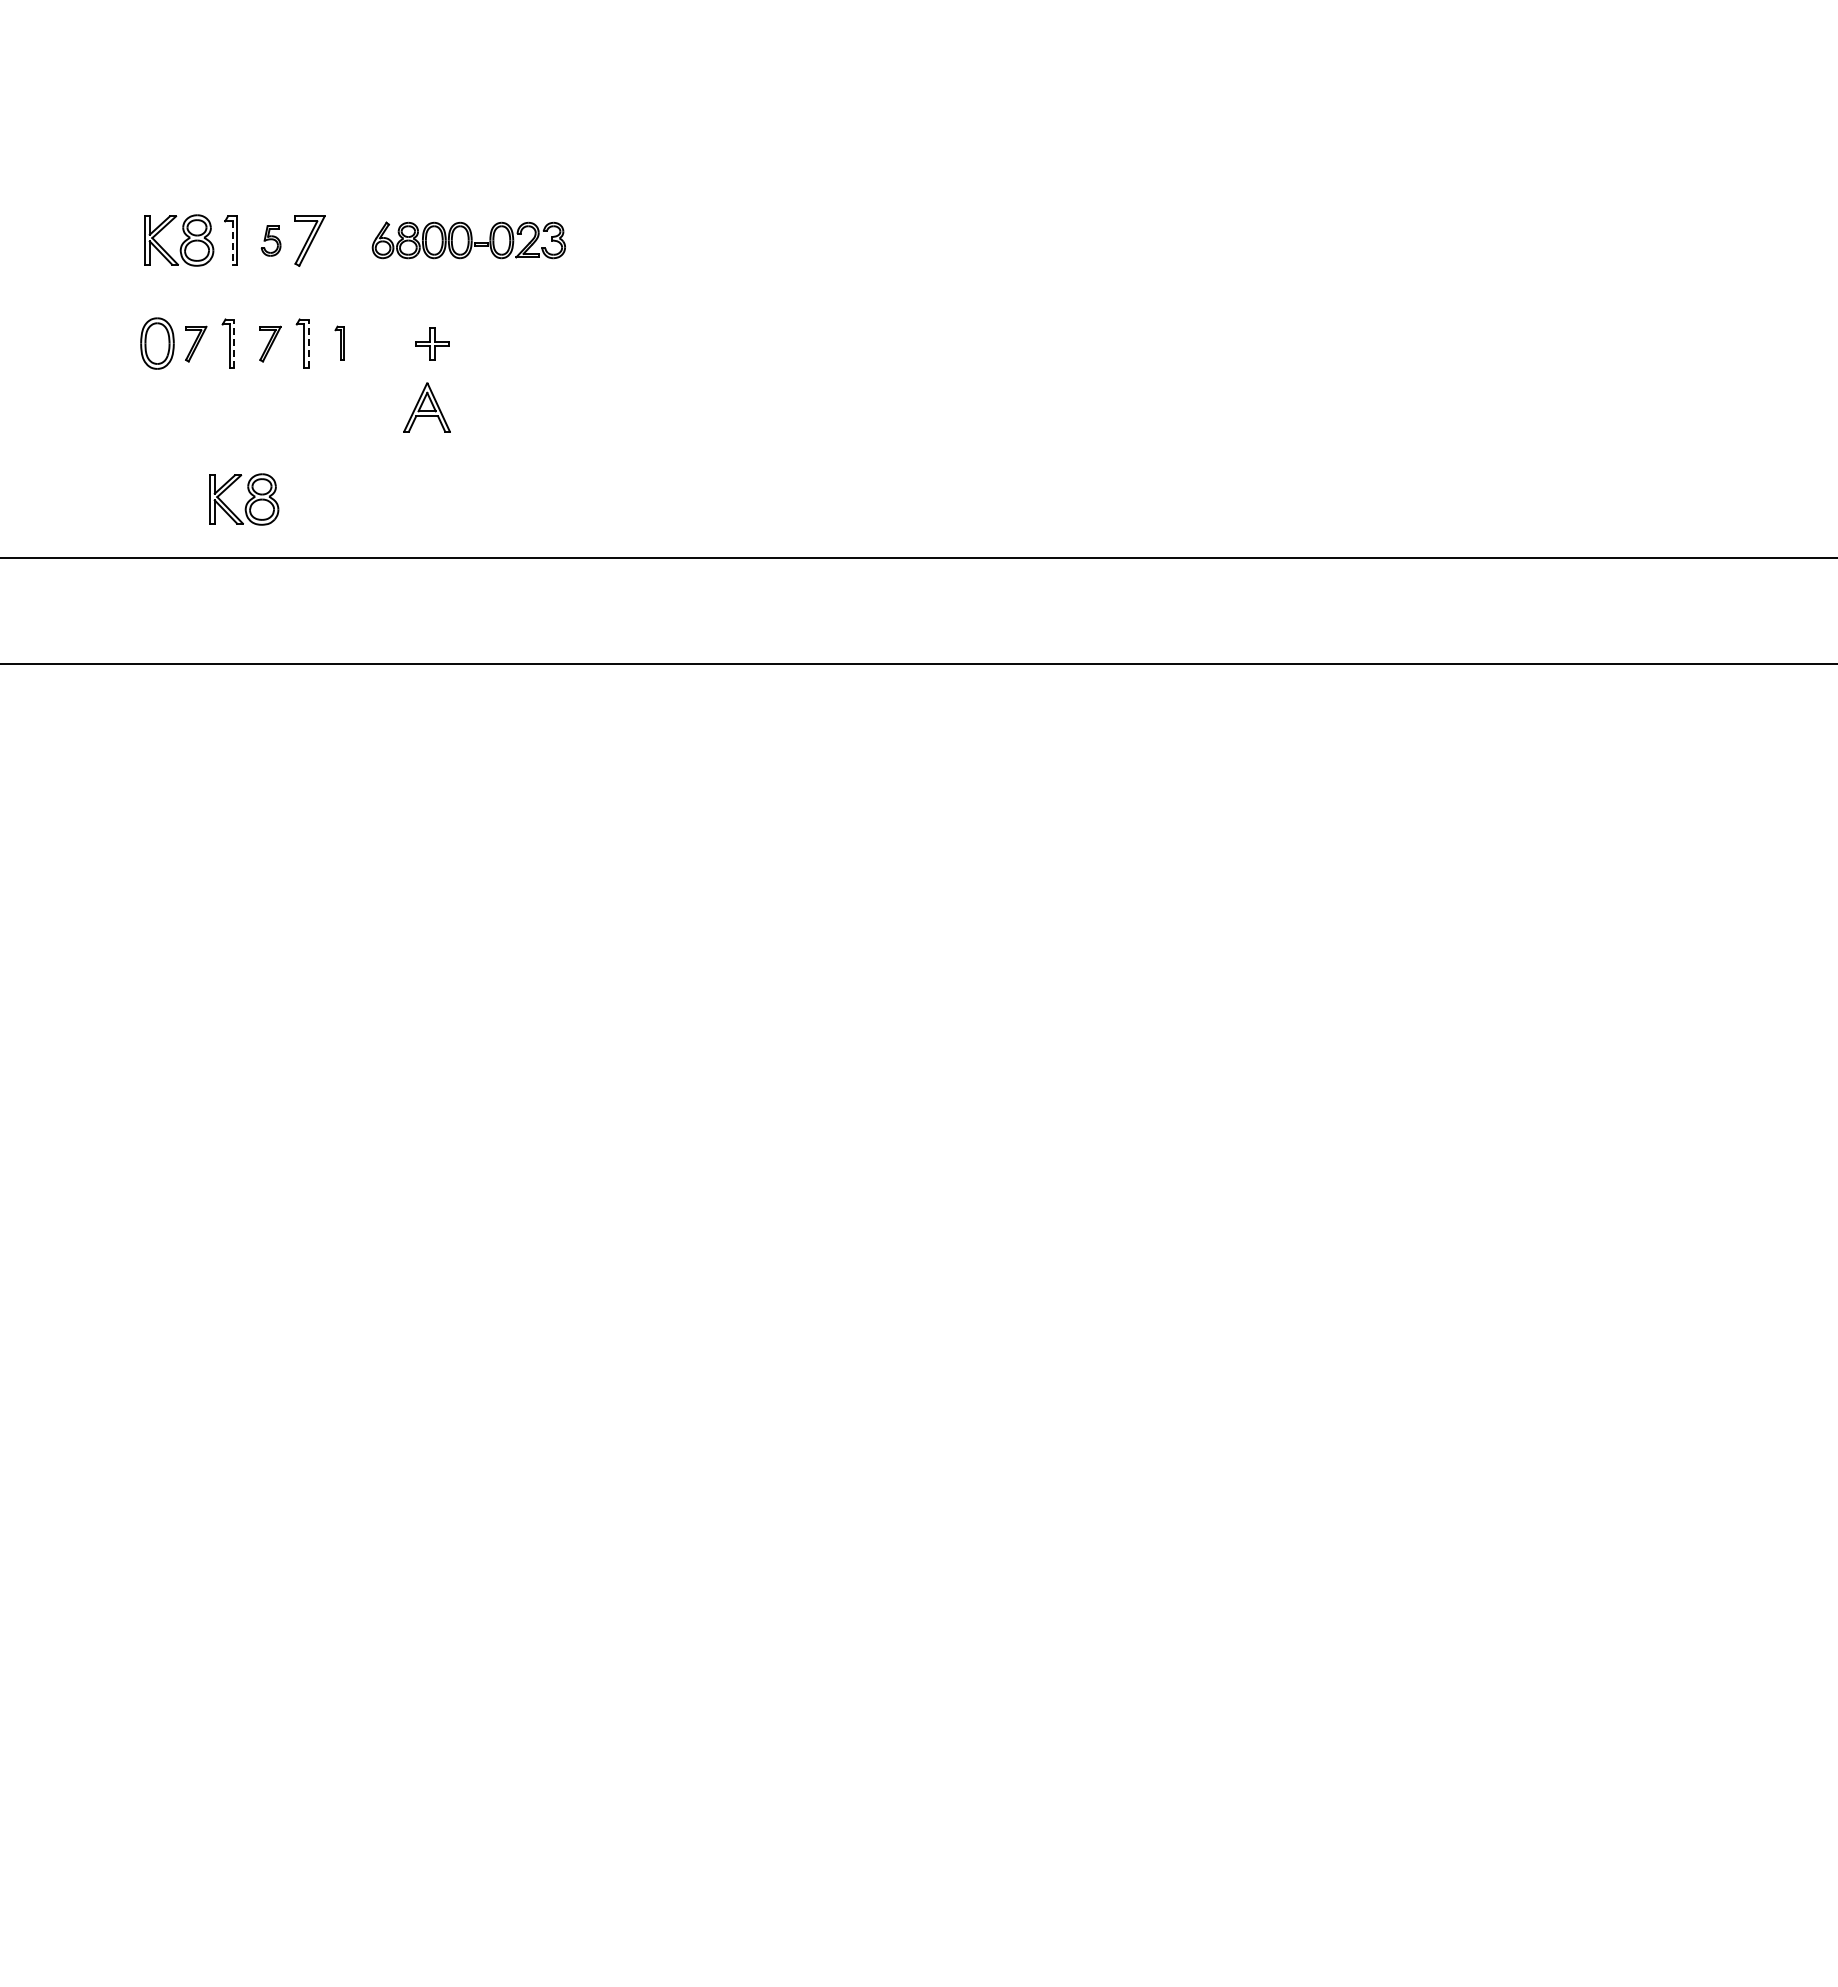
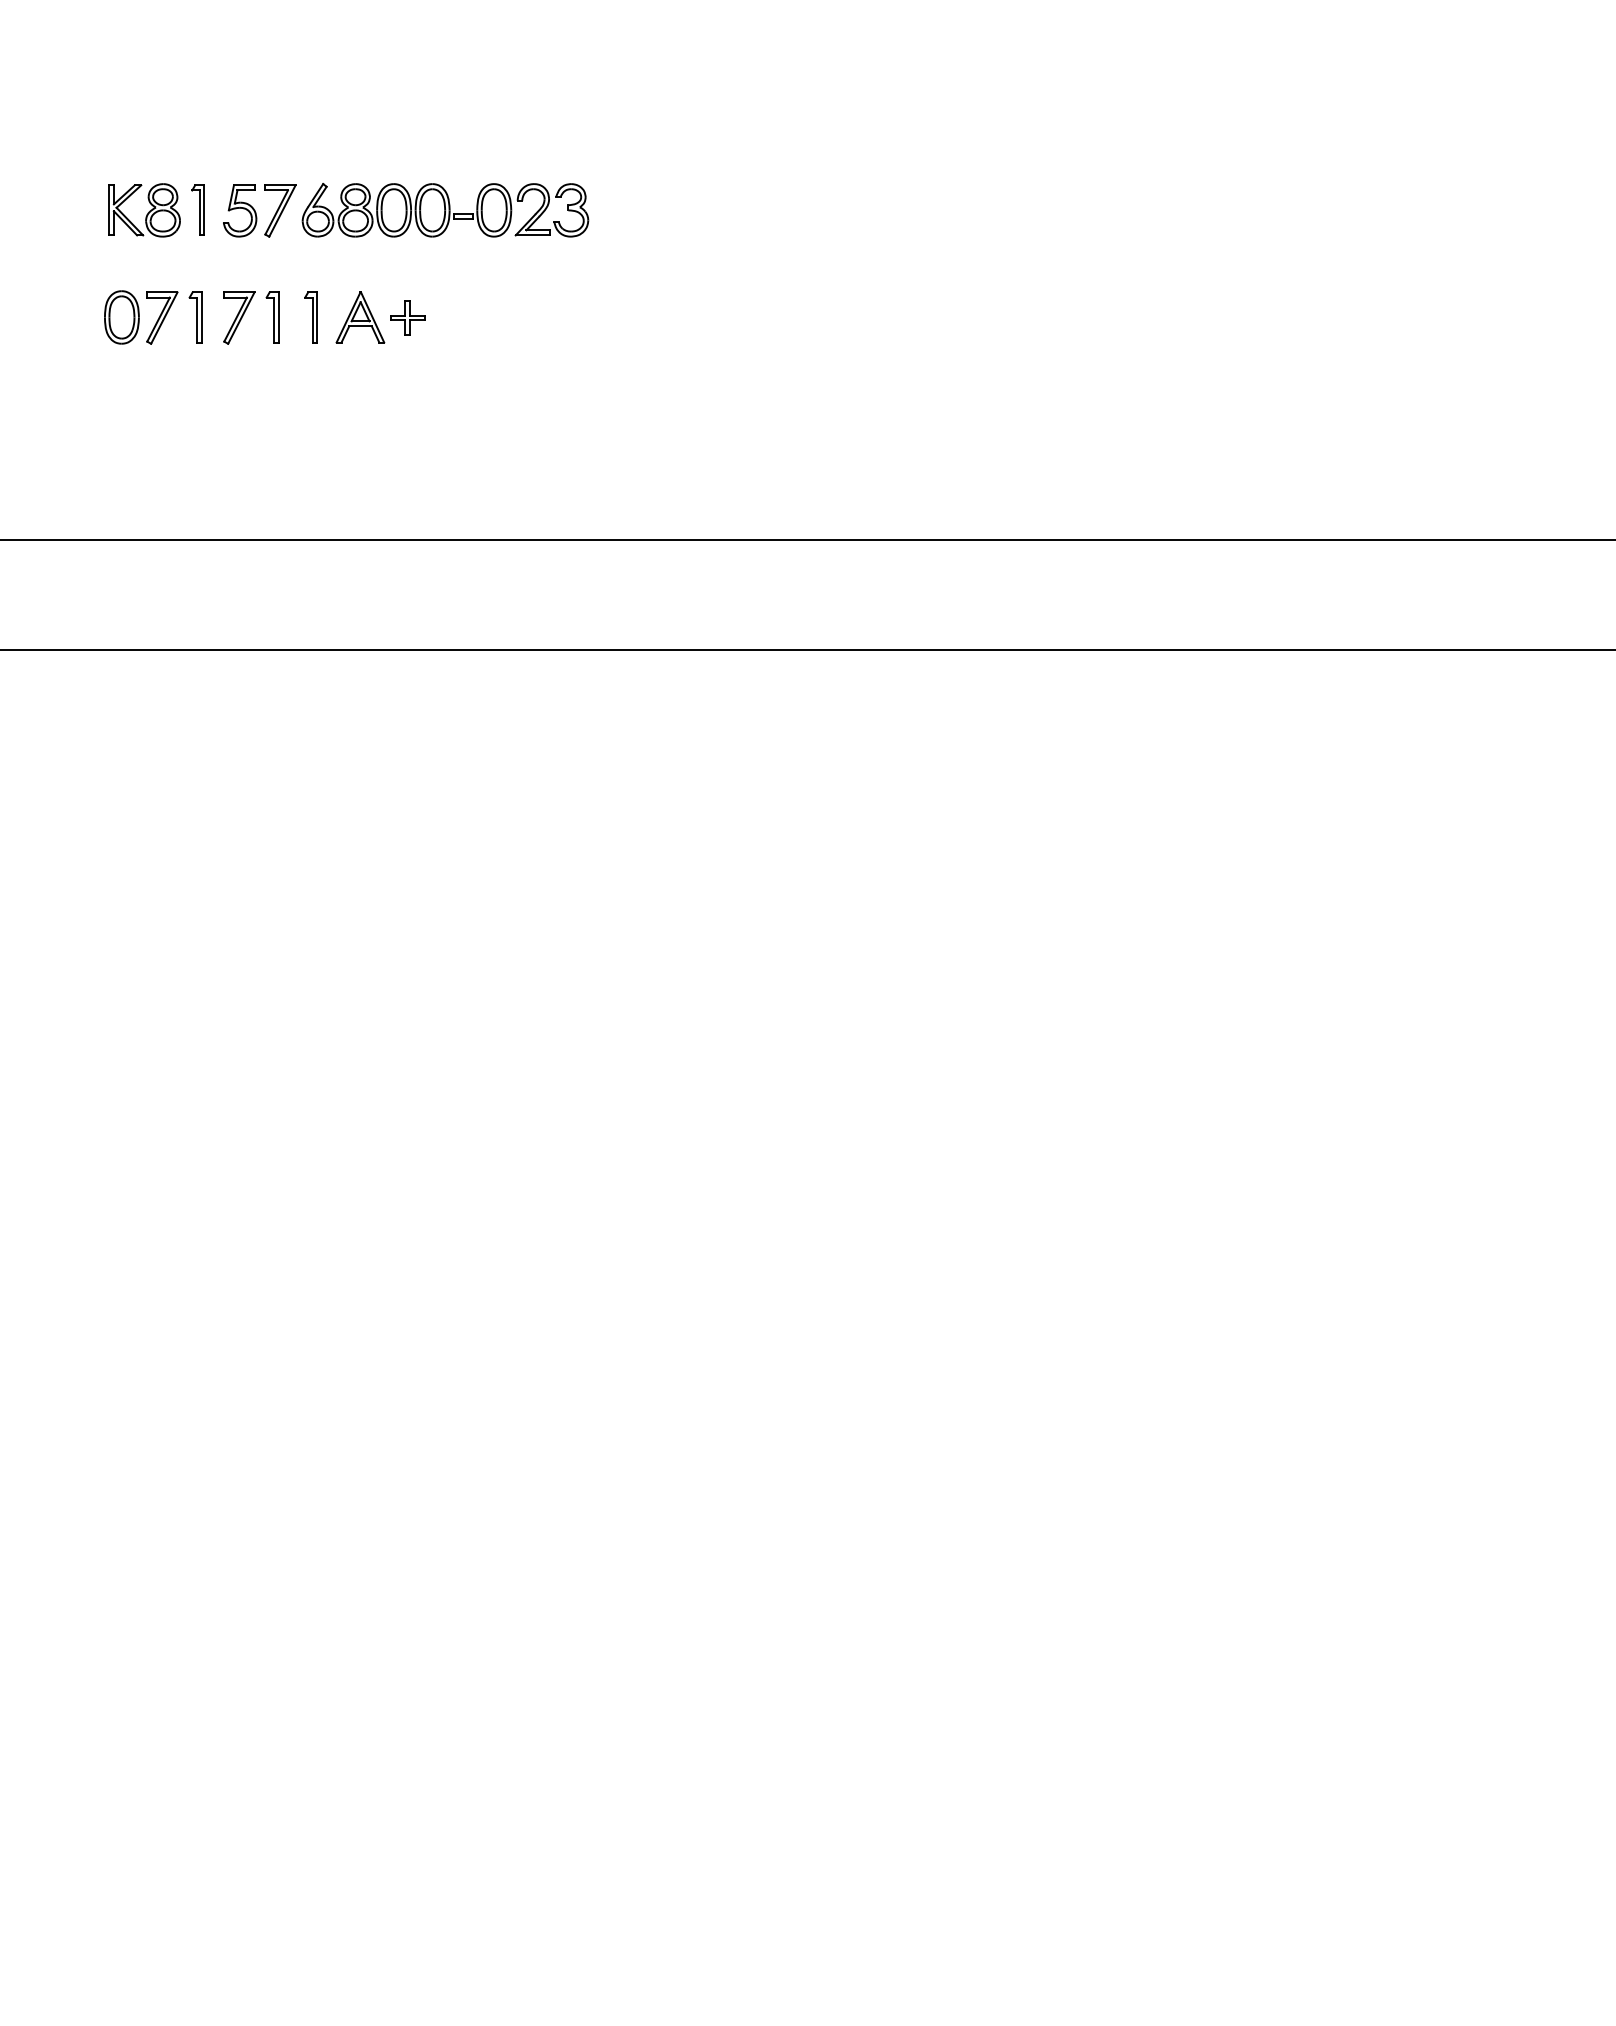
part: (270, 240) -> (239, 210), size x1.67
part: (468, 240) -> (445, 210), size x1.43
line: (232, 243) -> (199, 213), dashed -> solid
part: (195, 343) -> (161, 317), size x1.43
line: (234, 343) -> (201, 317), dashed -> solid
part: (270, 343) -> (239, 317), size x1.43
line: (308, 343) -> (278, 317), dashed -> solid
part: (339, 343) -> (311, 317), size x1.43
part: (426, 407) -> (359, 317), moved
part: (244, 499) -> (212, 479), removed

